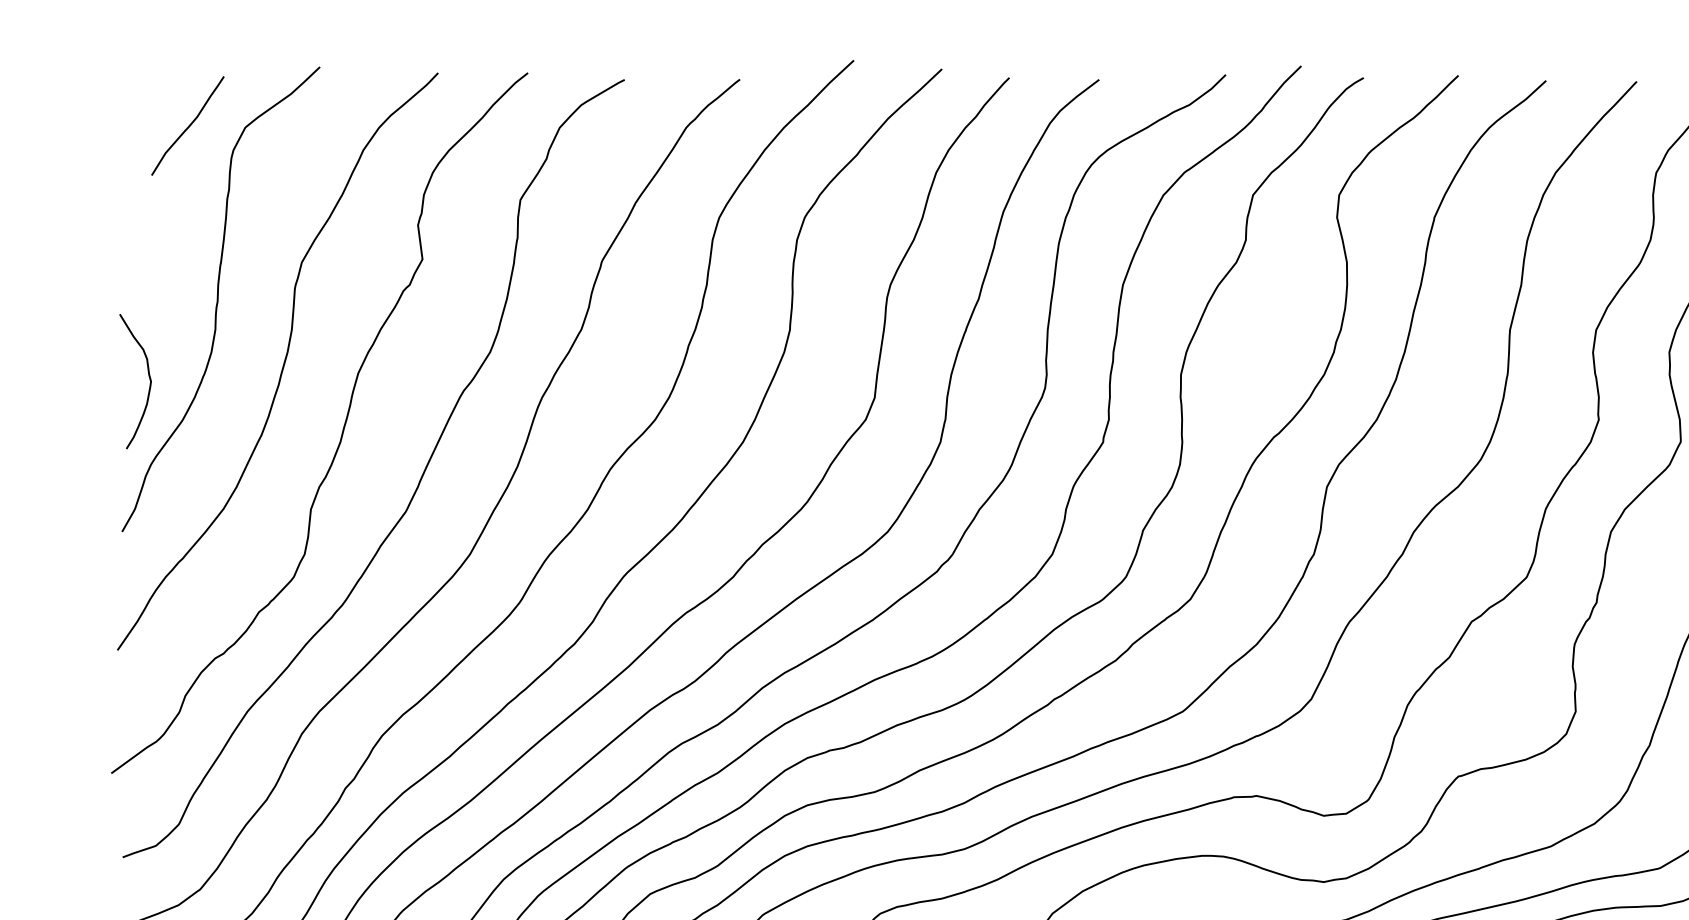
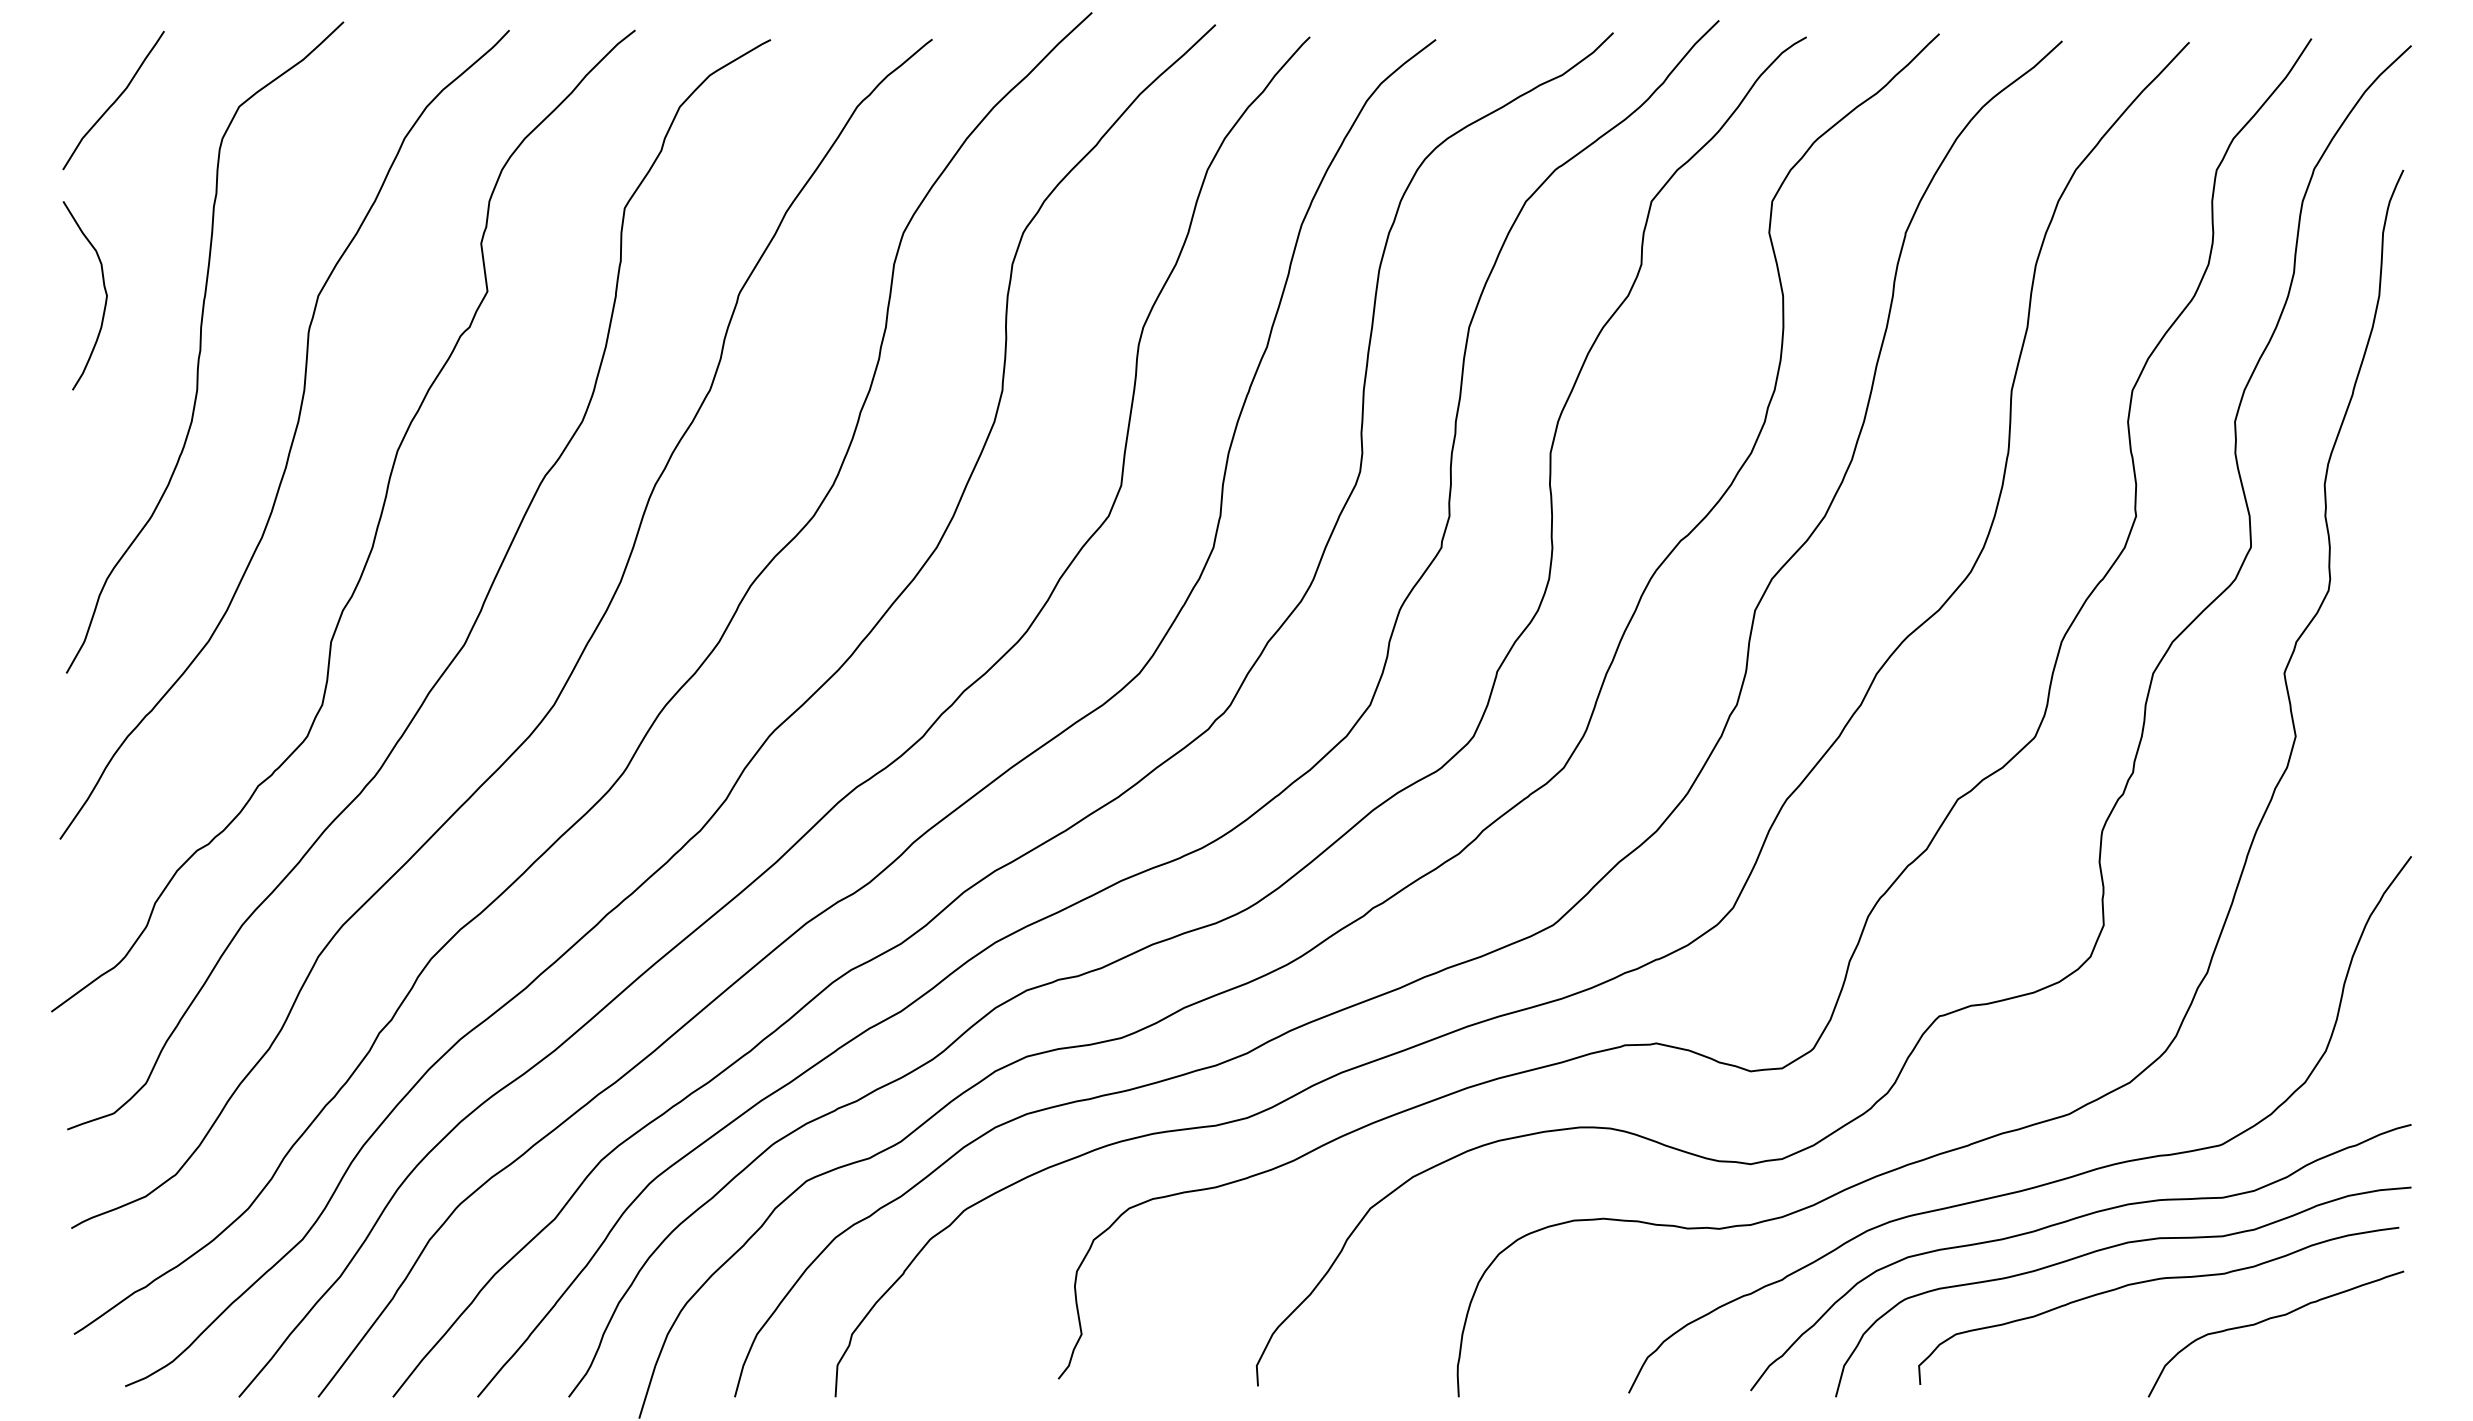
curve: (188, 125) -> (114, 100), moved
curve: (148, 375) -> (103, 287), moved

